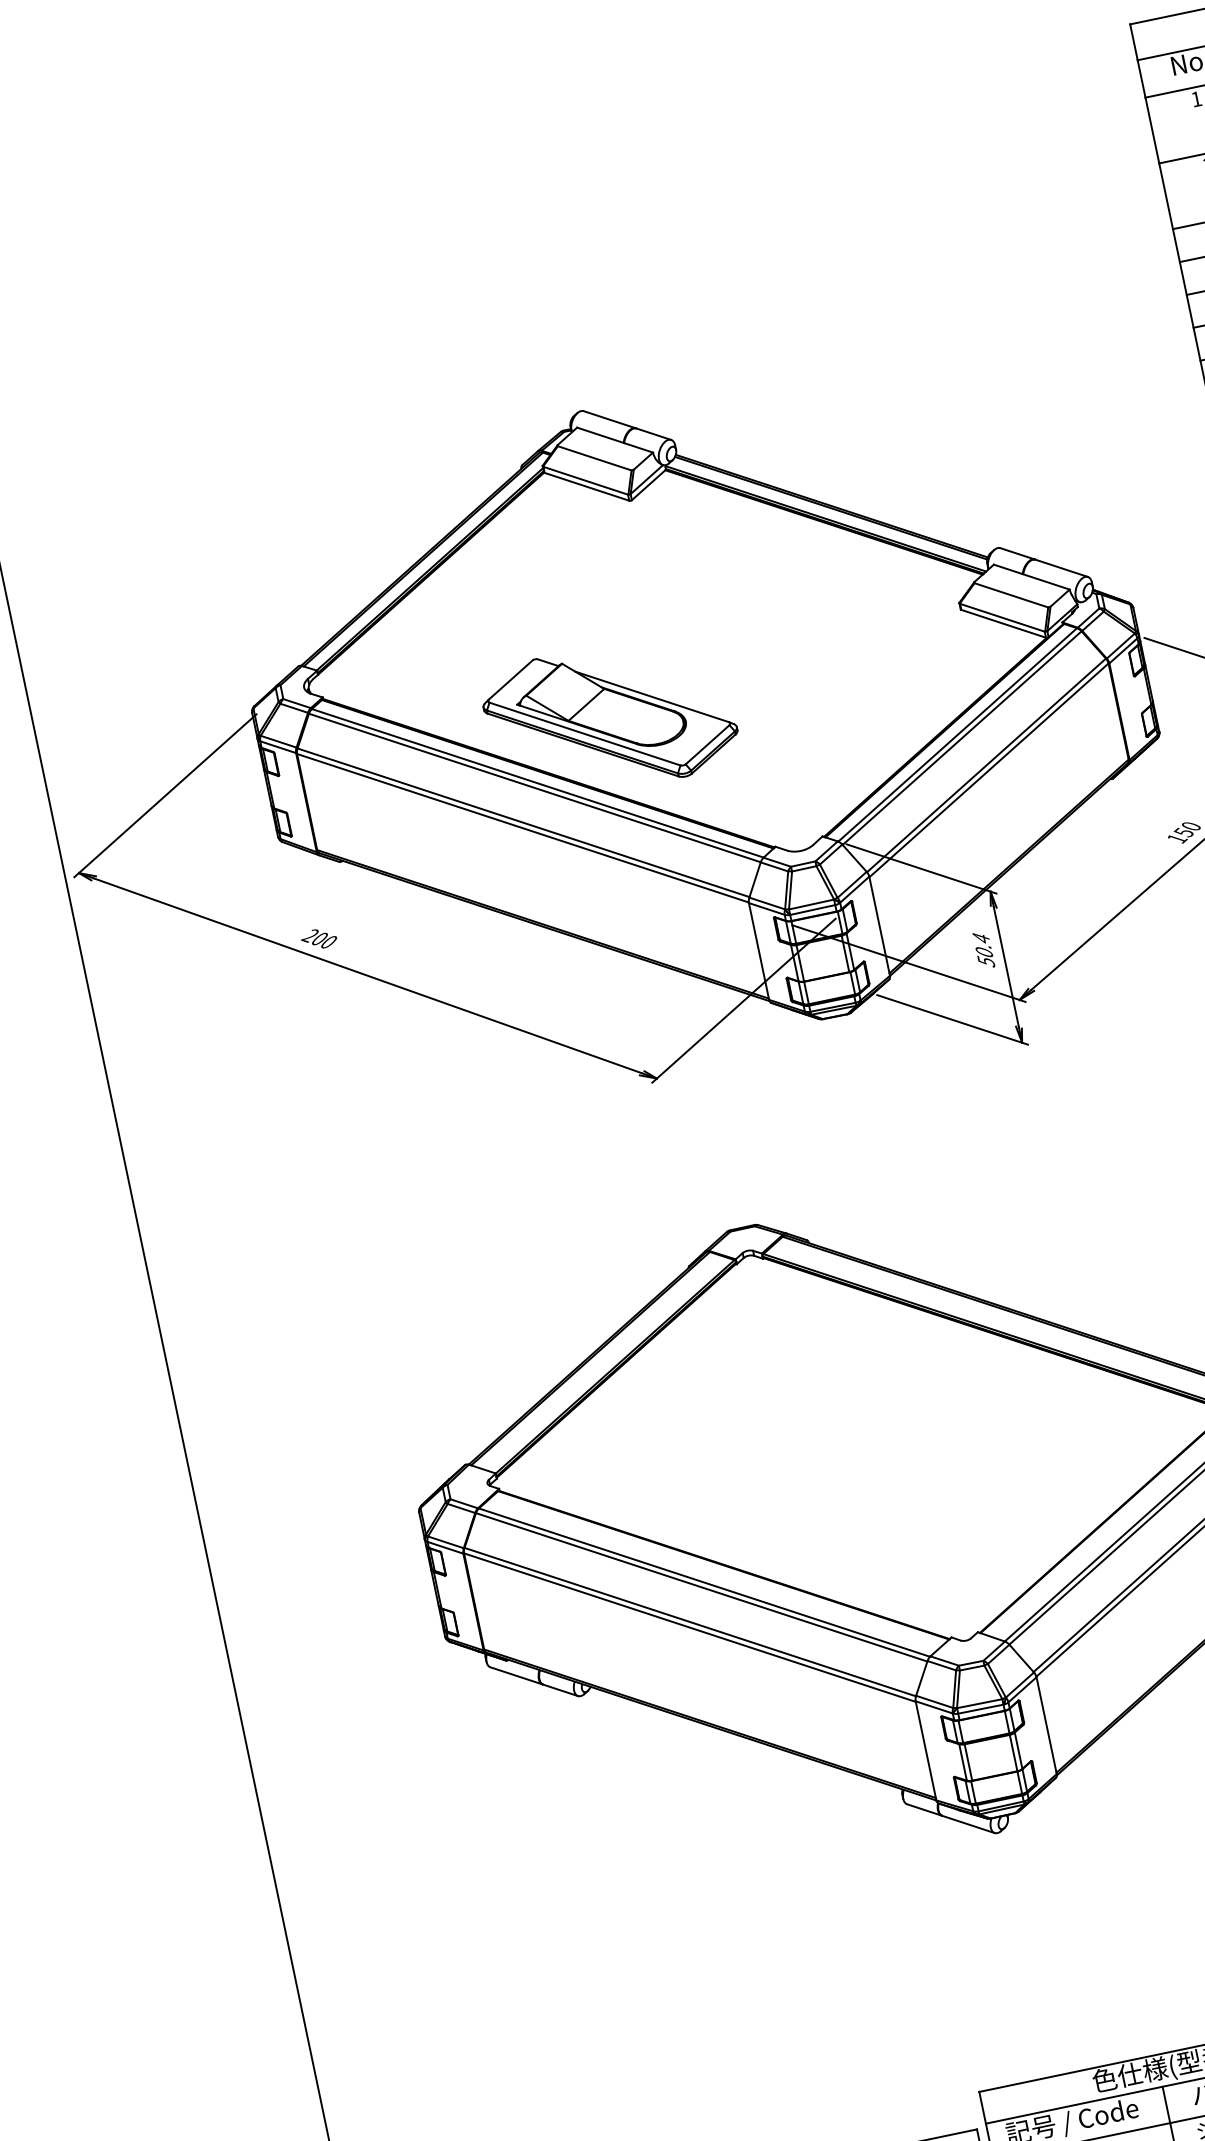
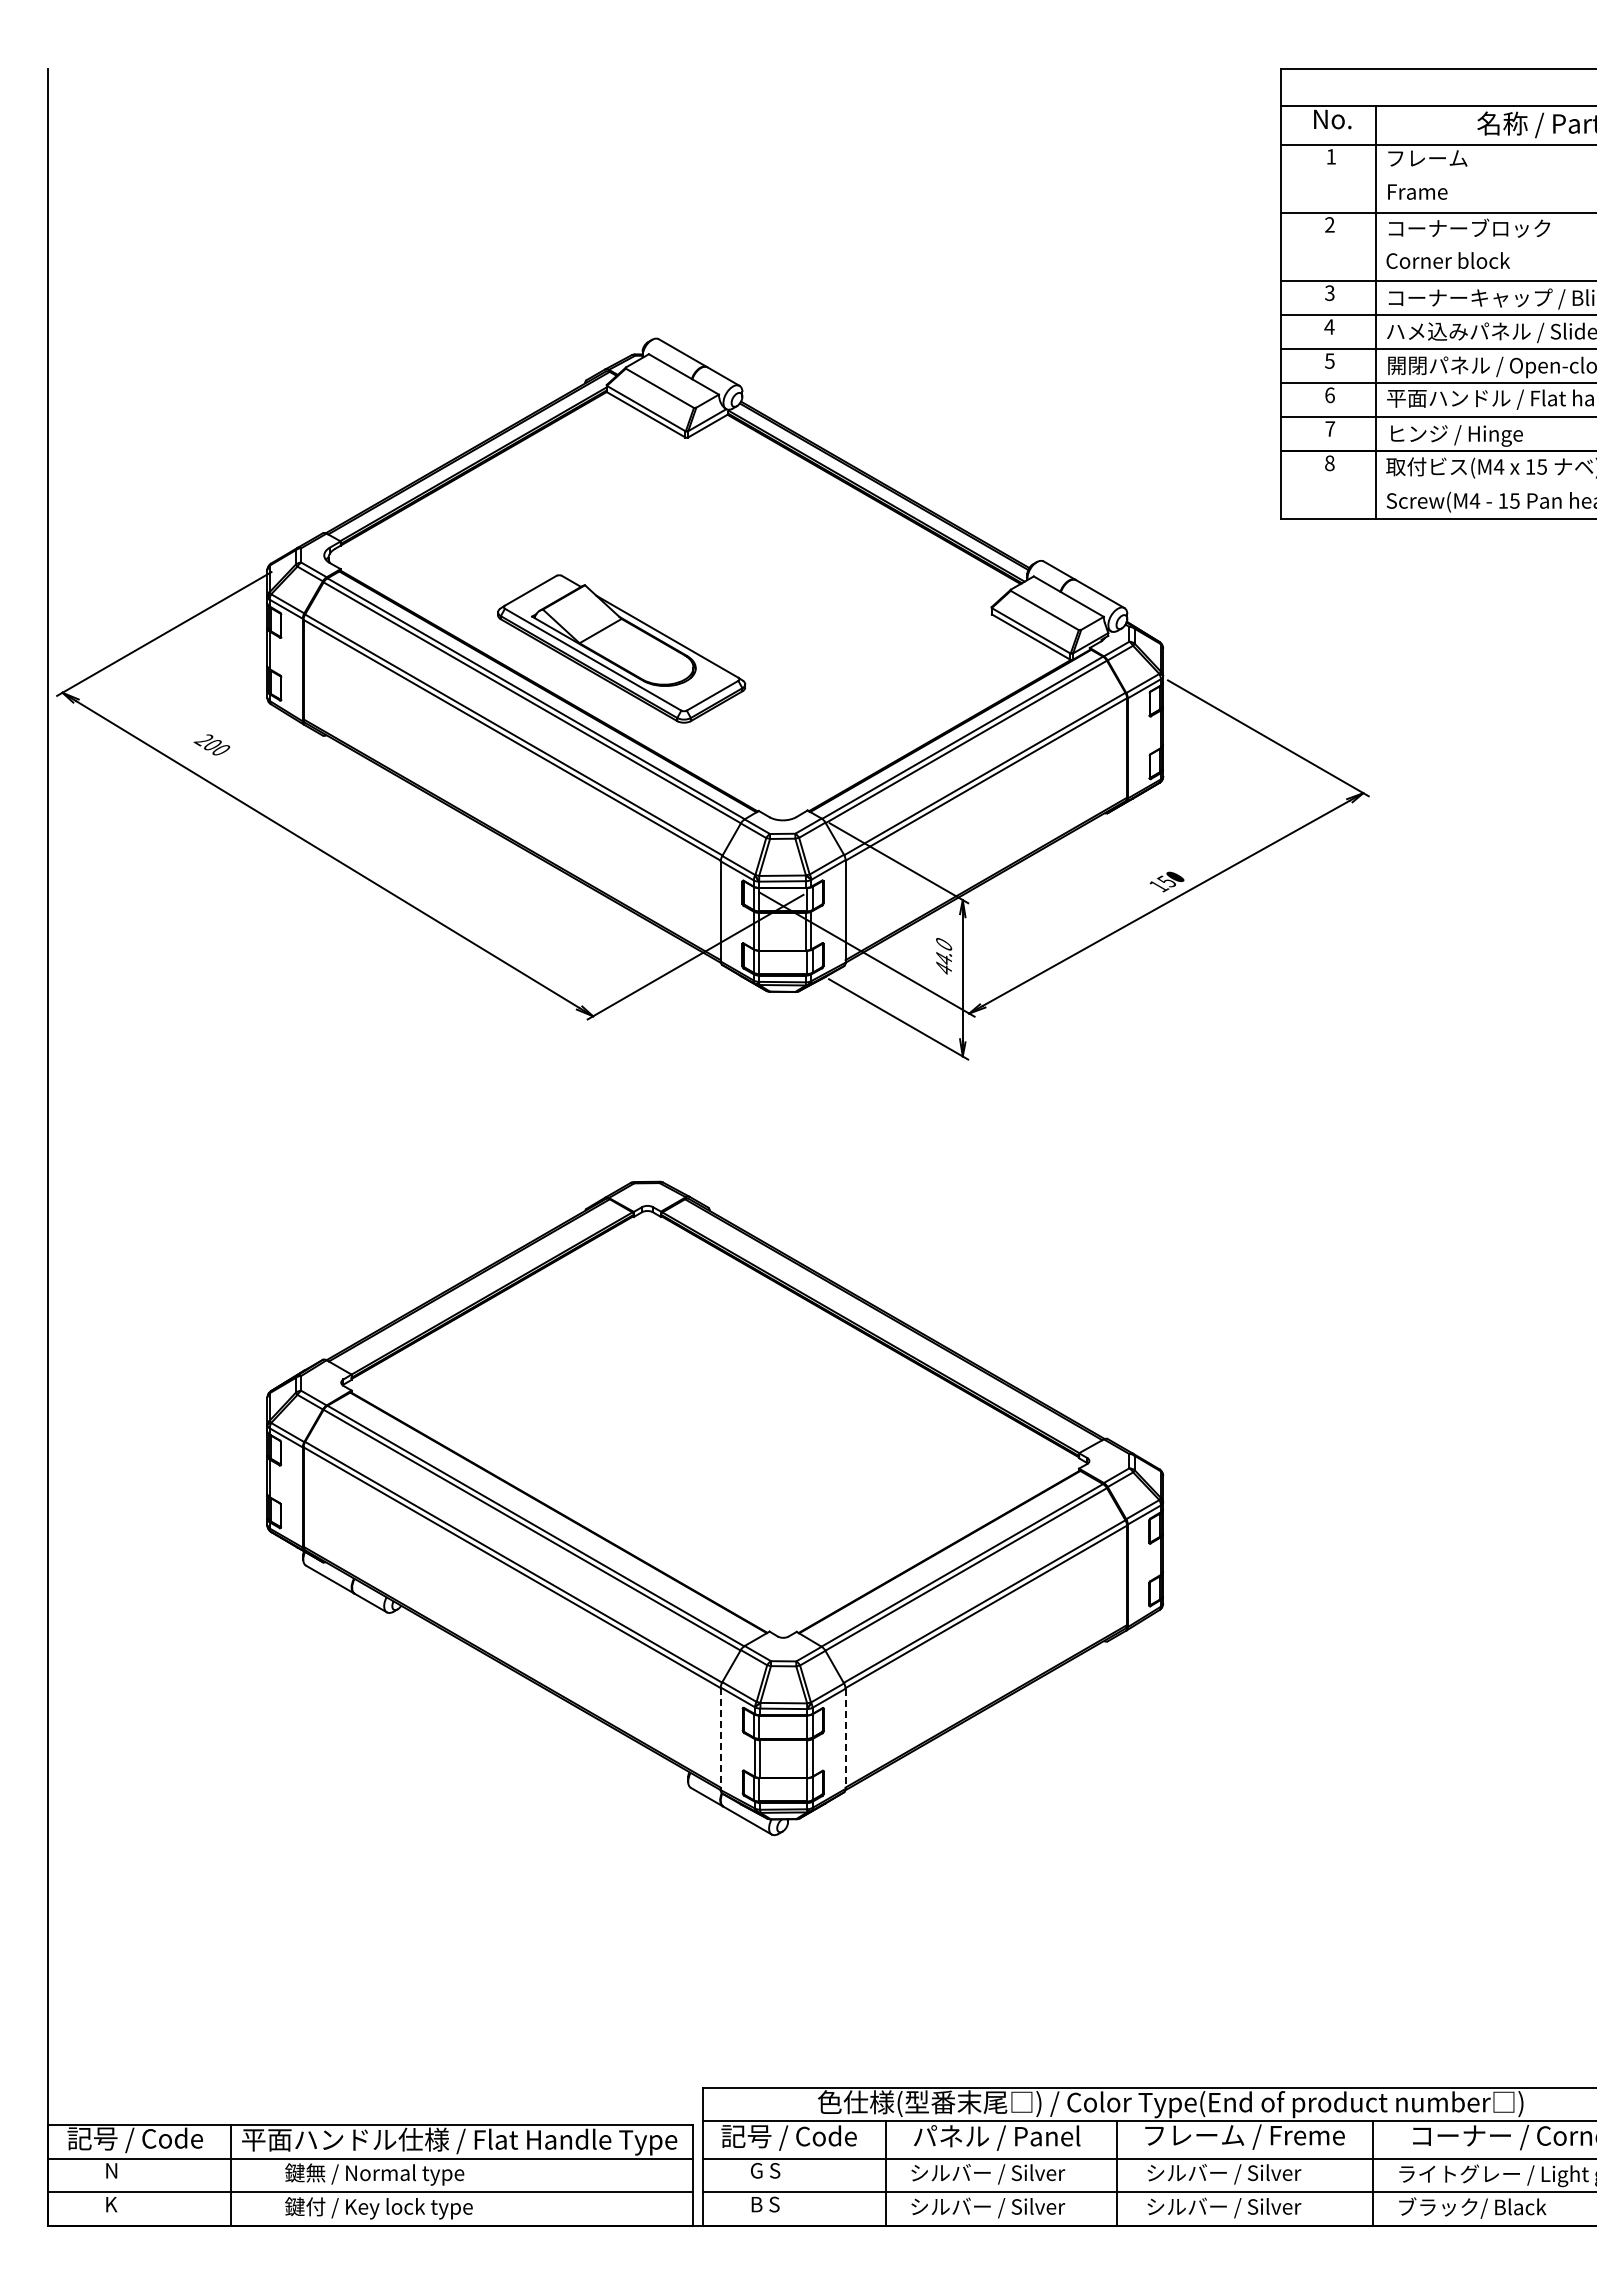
text: (318, 938) -> (211, 744), moved
text: (984, 949) -> (944, 956), 50.4 -> 44.0
line: (1046, 1726) -> (845, 1739), solid -> dashed
line: (925, 1751) -> (720, 1739), solid -> dashed

